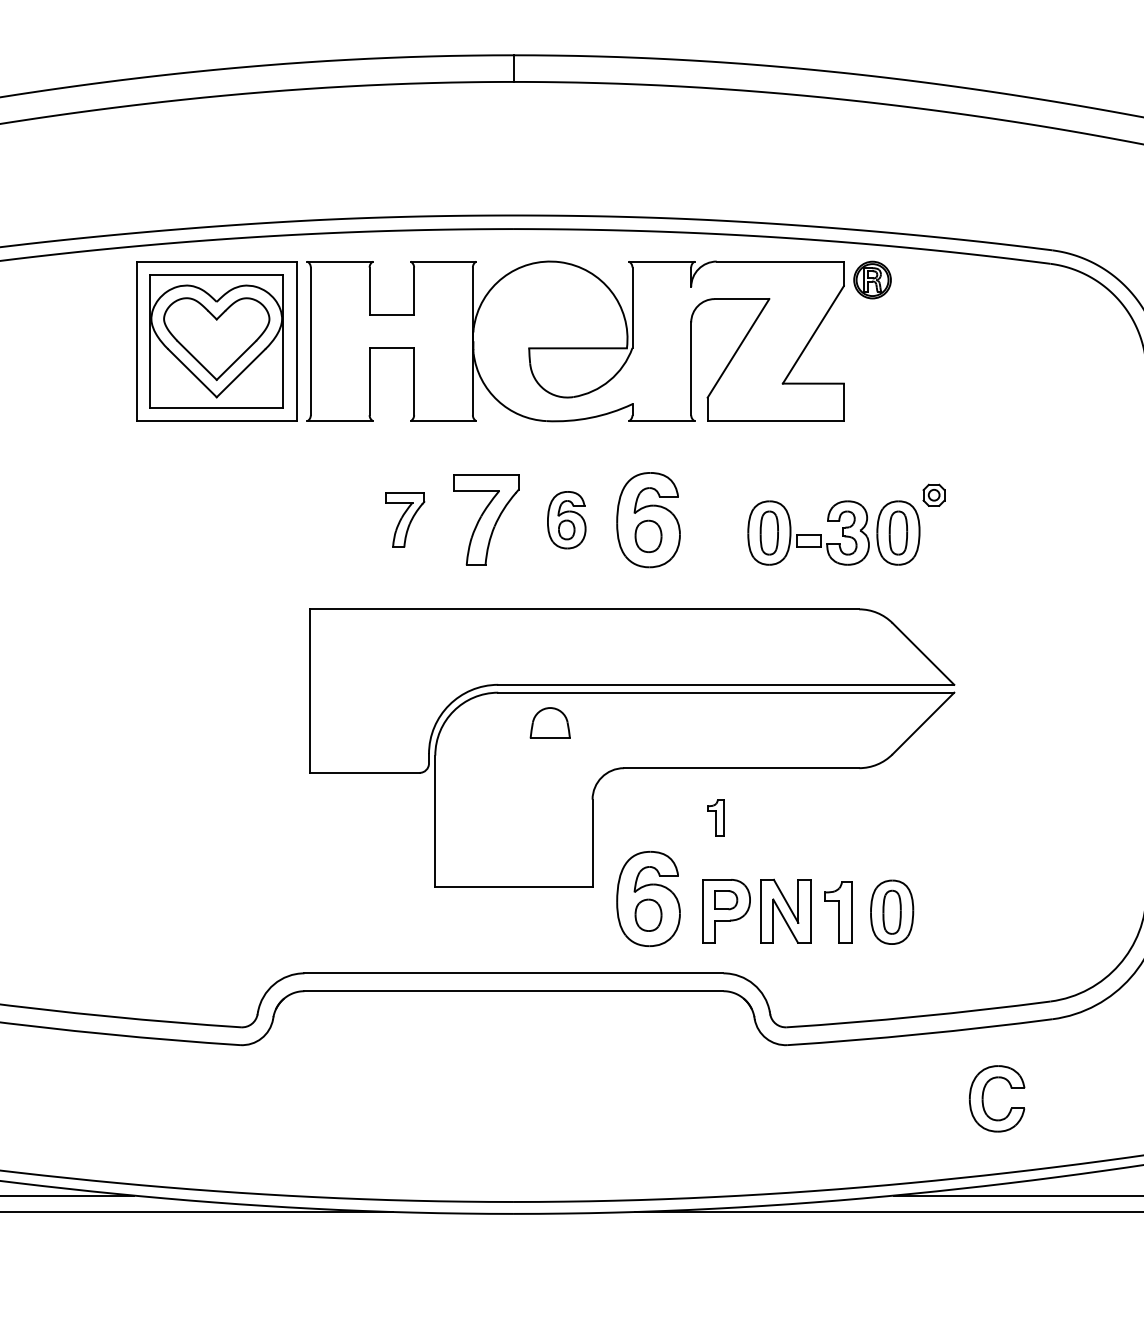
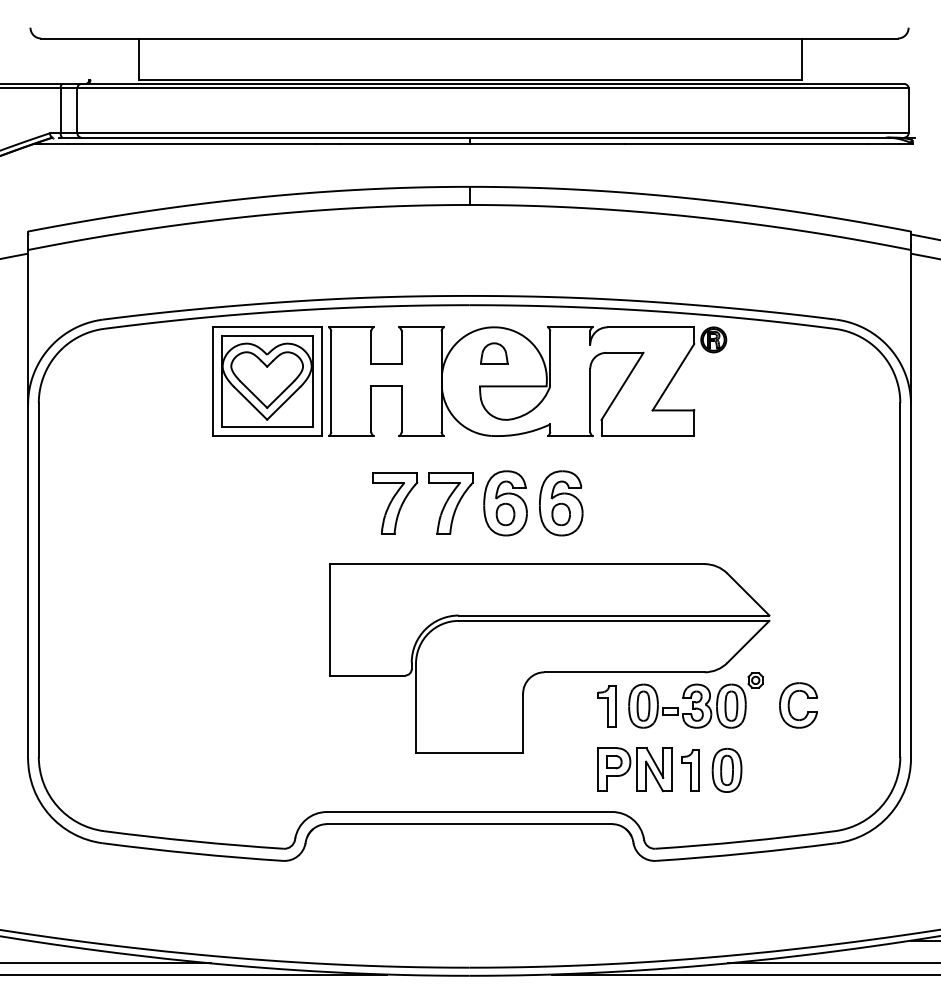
part: (405, 520) -> (395, 503), size x1.67
part: (566, 520) -> (505, 503), size x1.67
part: (845, 524) -> (695, 700), moved
part: (550, 722) -> (494, 353), moved
part: (715, 818) -> (606, 706), size x1.67
part: (648, 899) -> (561, 761), removed
part: (983, 1098) -> (789, 705), moved

